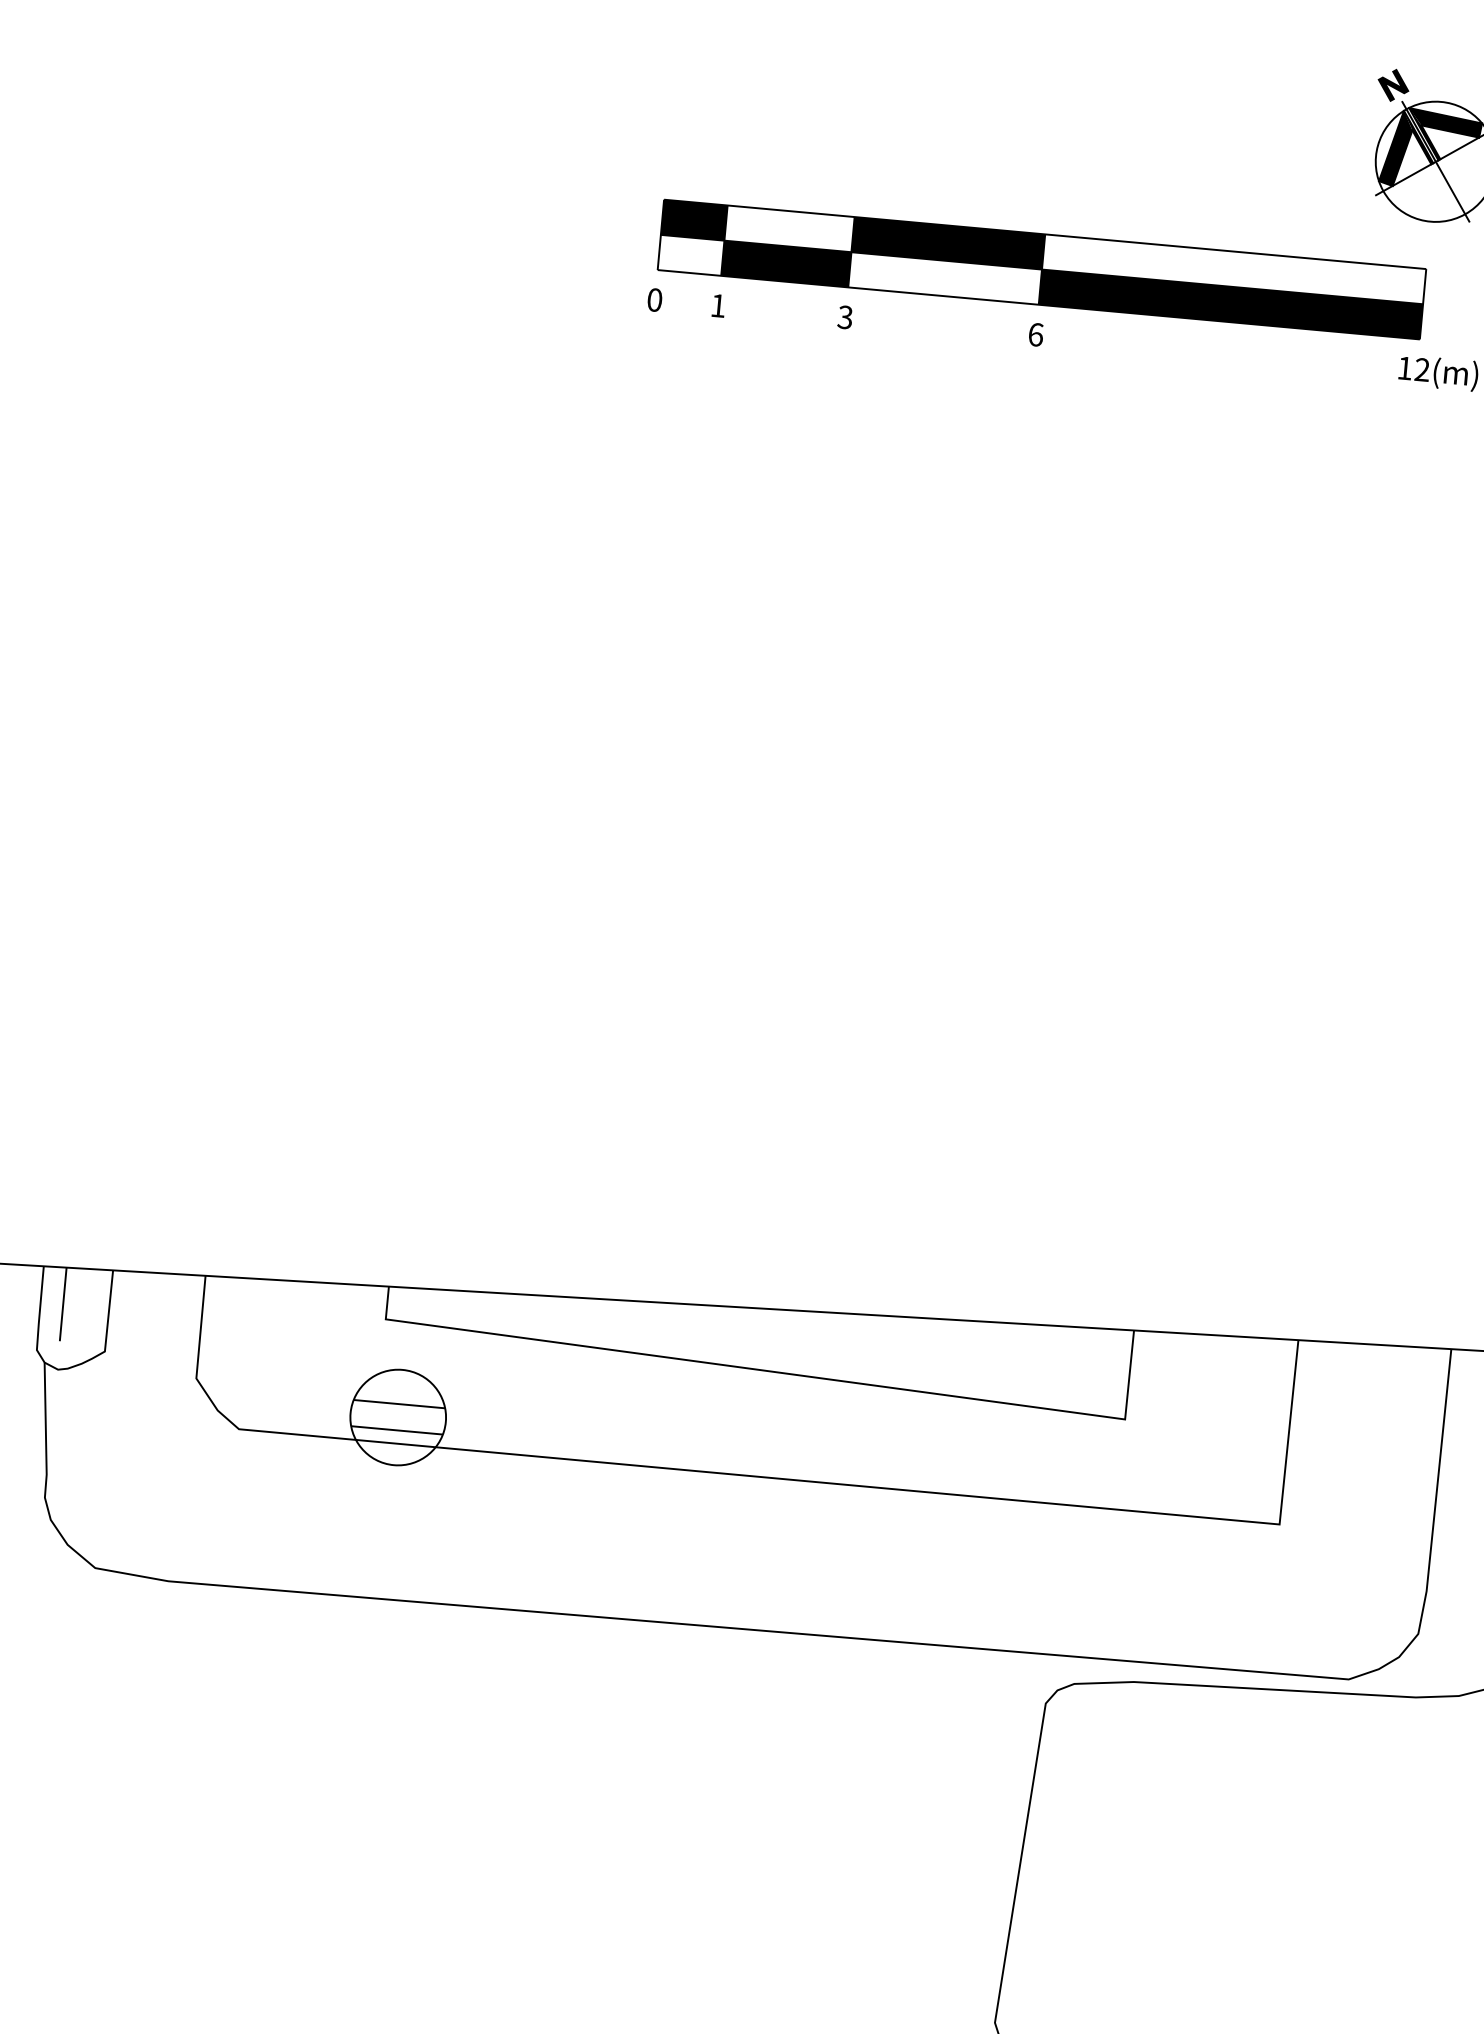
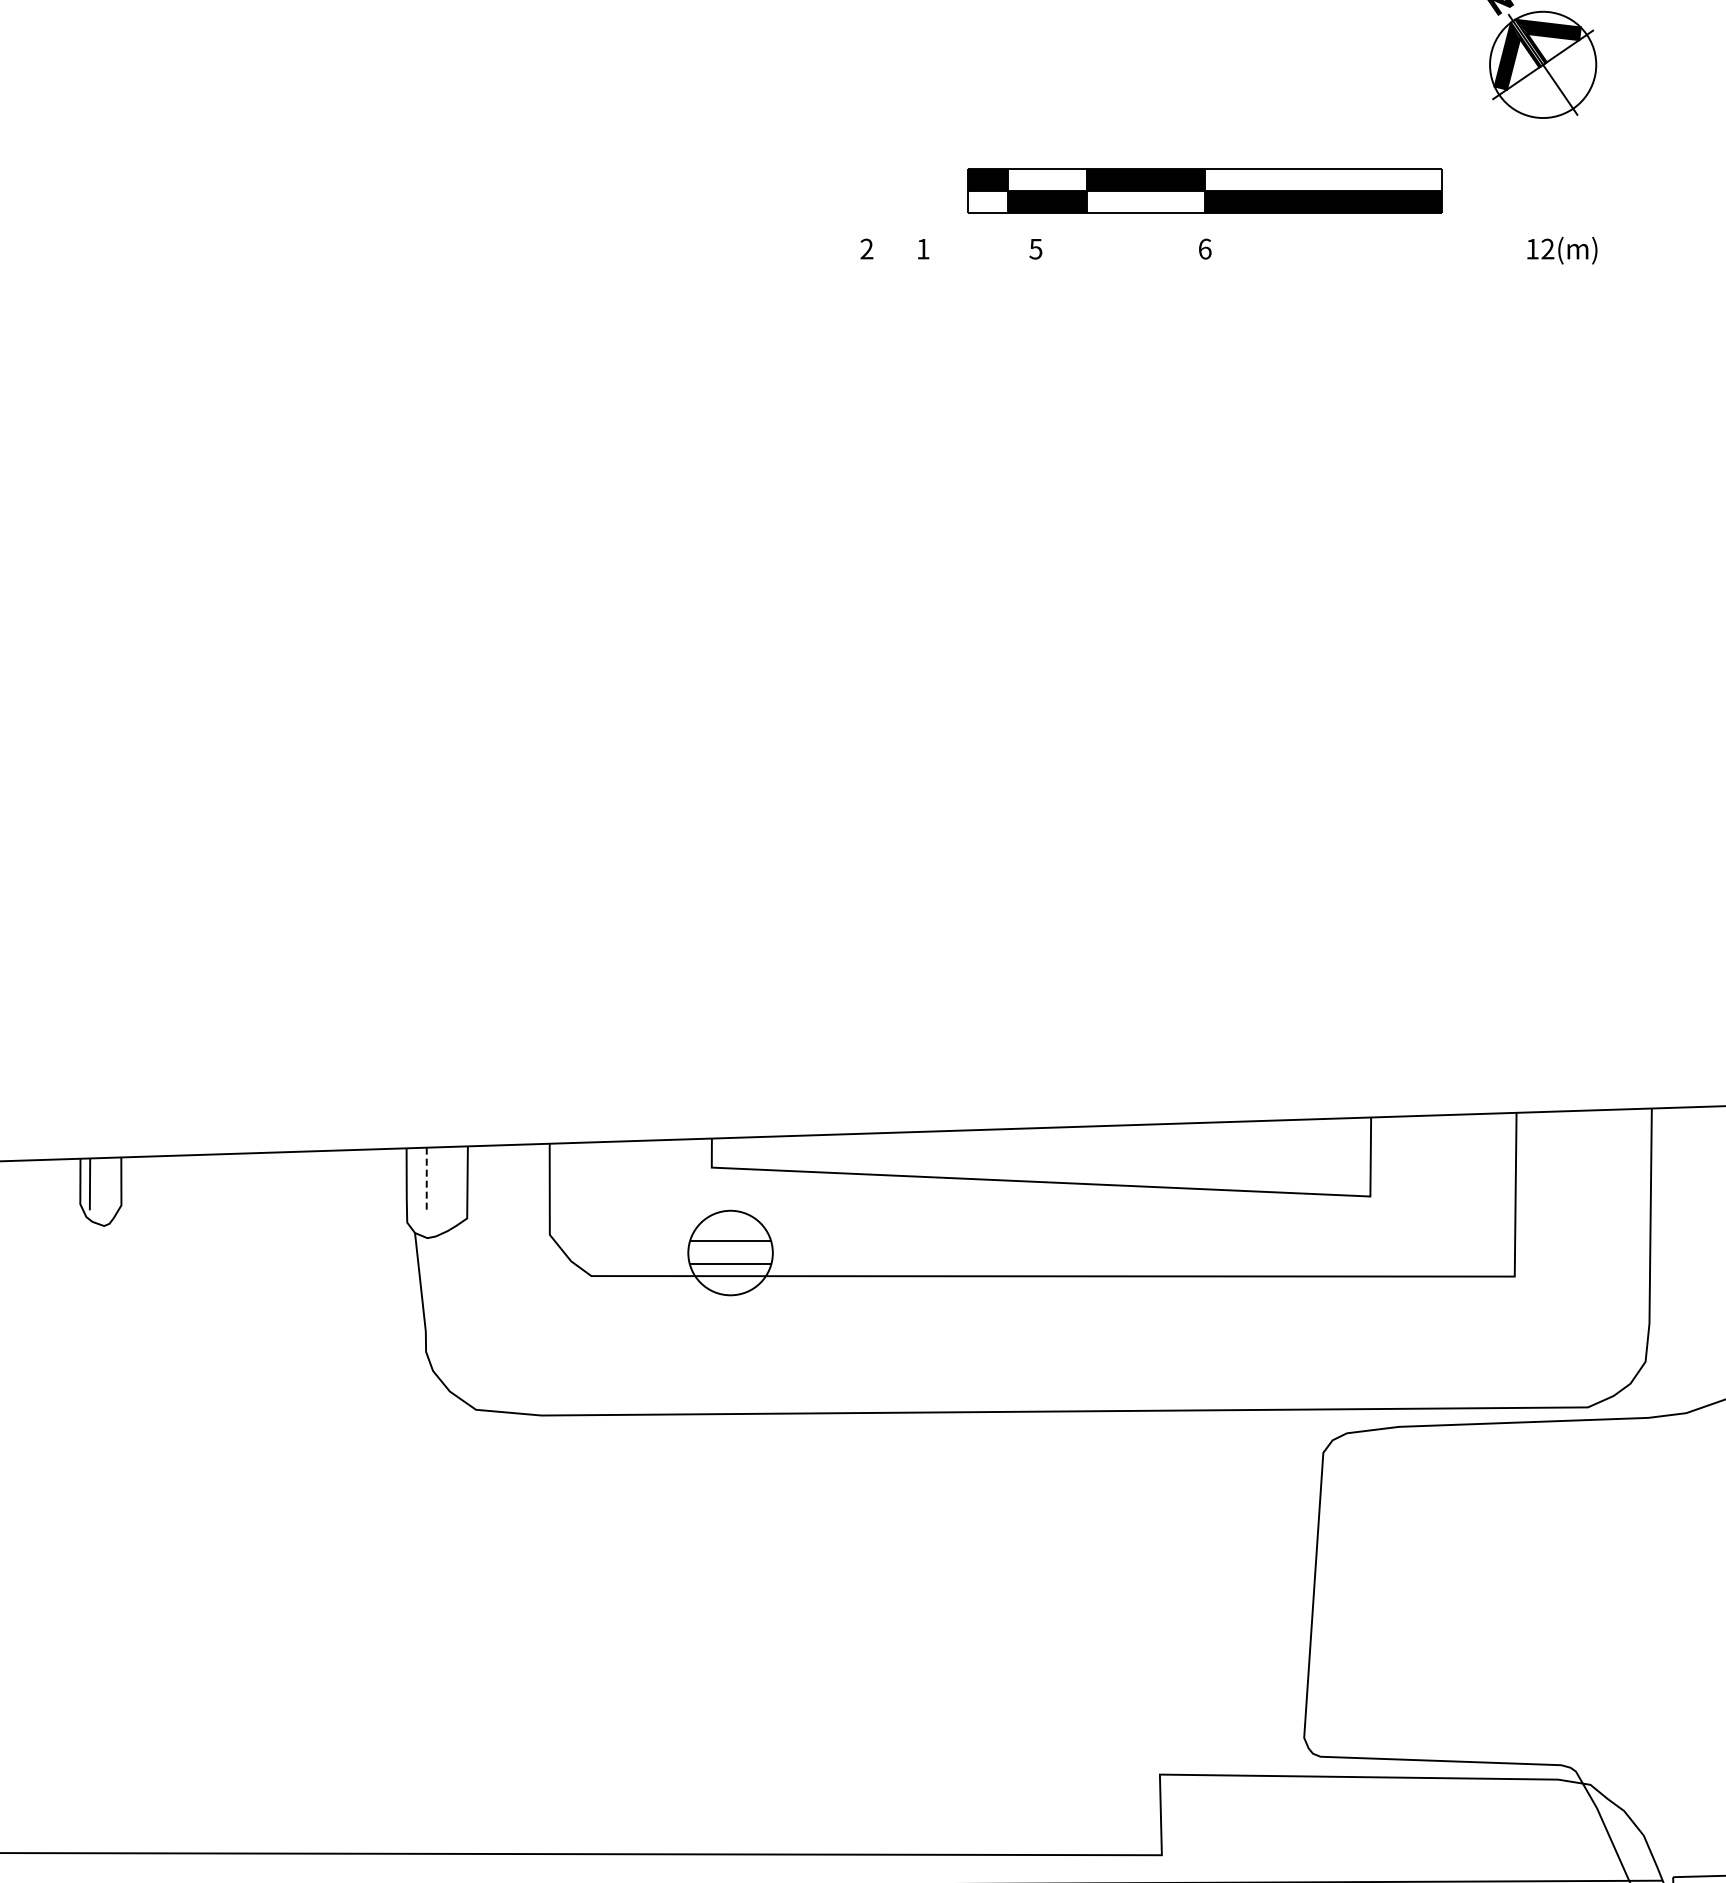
part: (1041, 268) -> (1204, 190), size x0.7
text: (654, 299) -> (866, 248), 0 -> 2
text: (846, 316) -> (1036, 248), 3 -> 5
line: (62, 1304) -> (426, 1180), solid -> dashed

